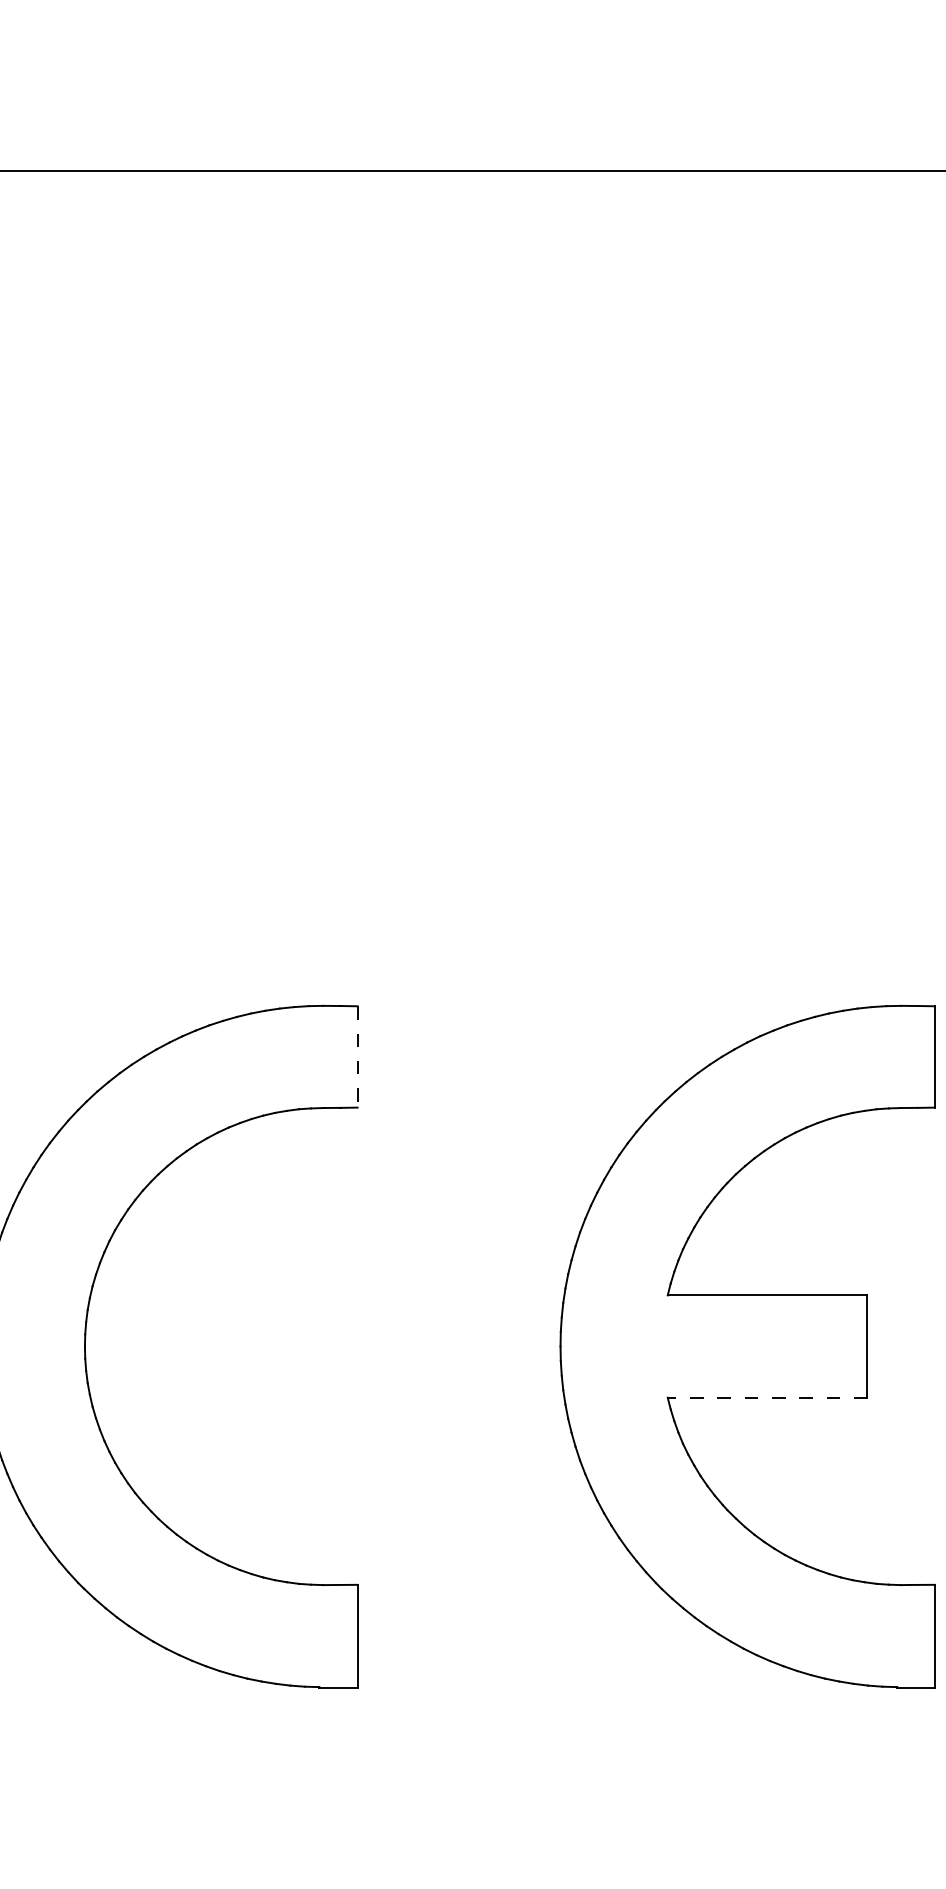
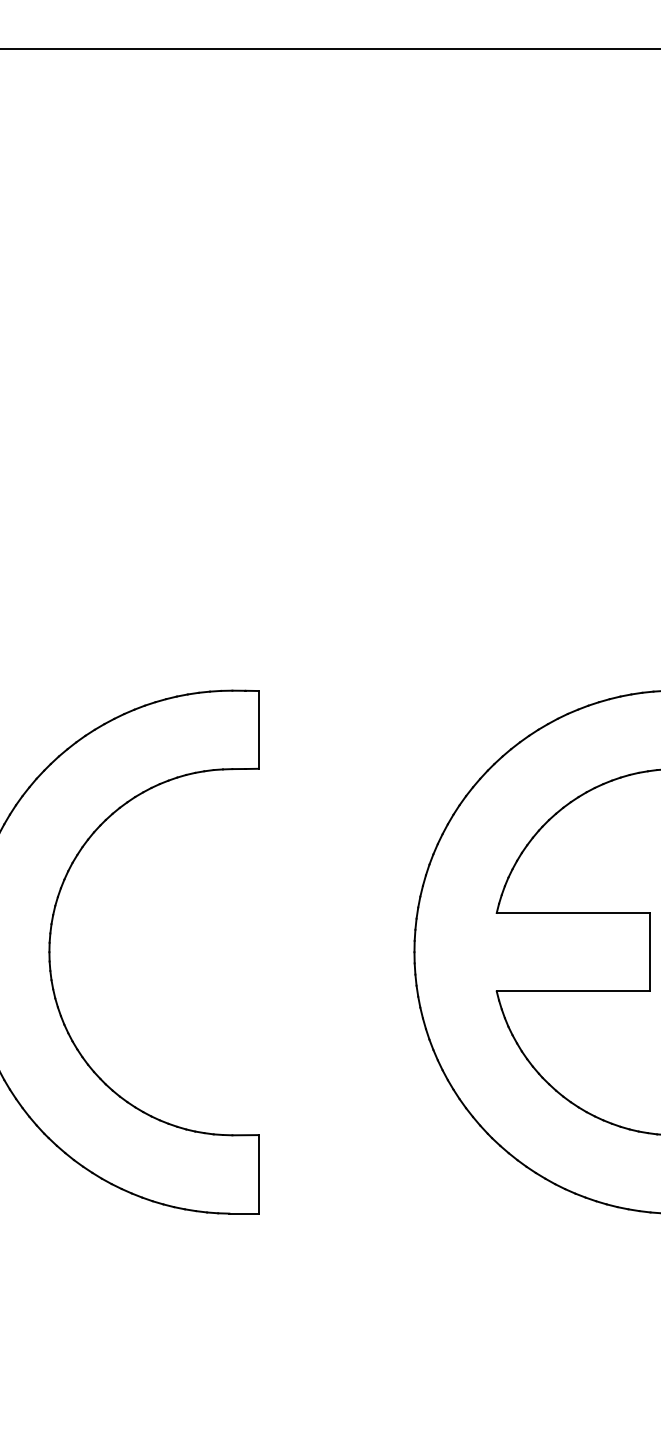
line: (357, 1056) -> (258, 729), dashed -> solid
line: (767, 1397) -> (573, 991), dashed -> solid

